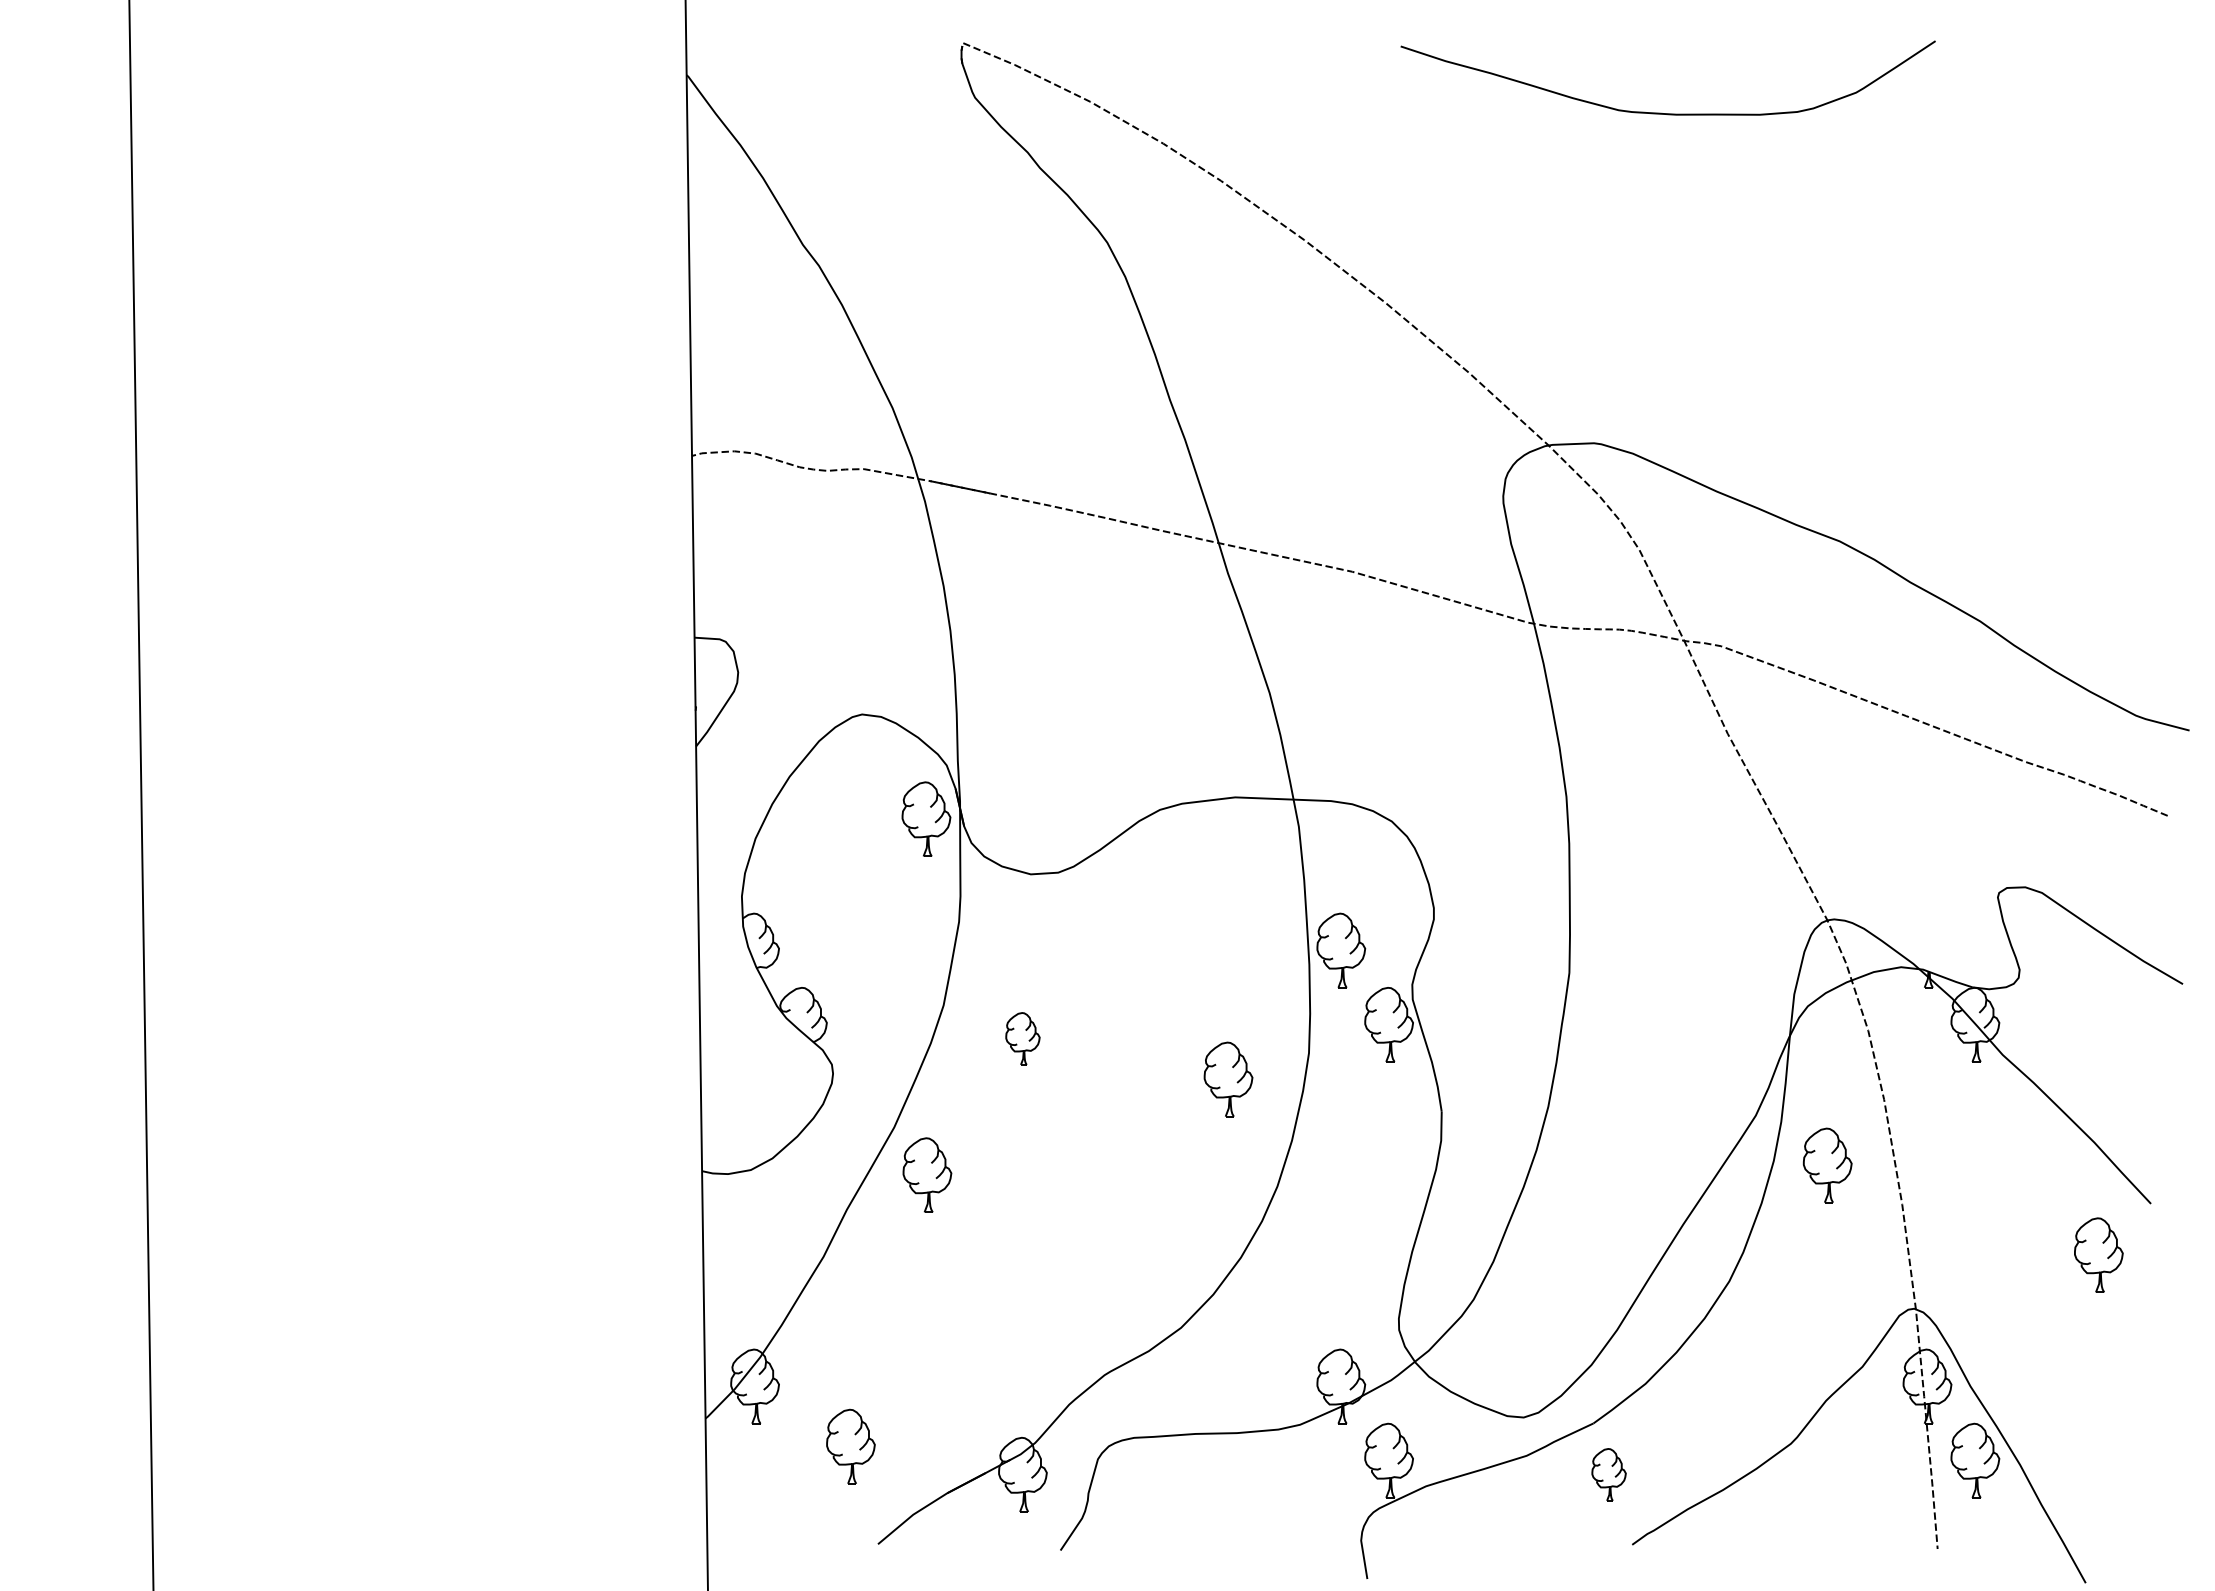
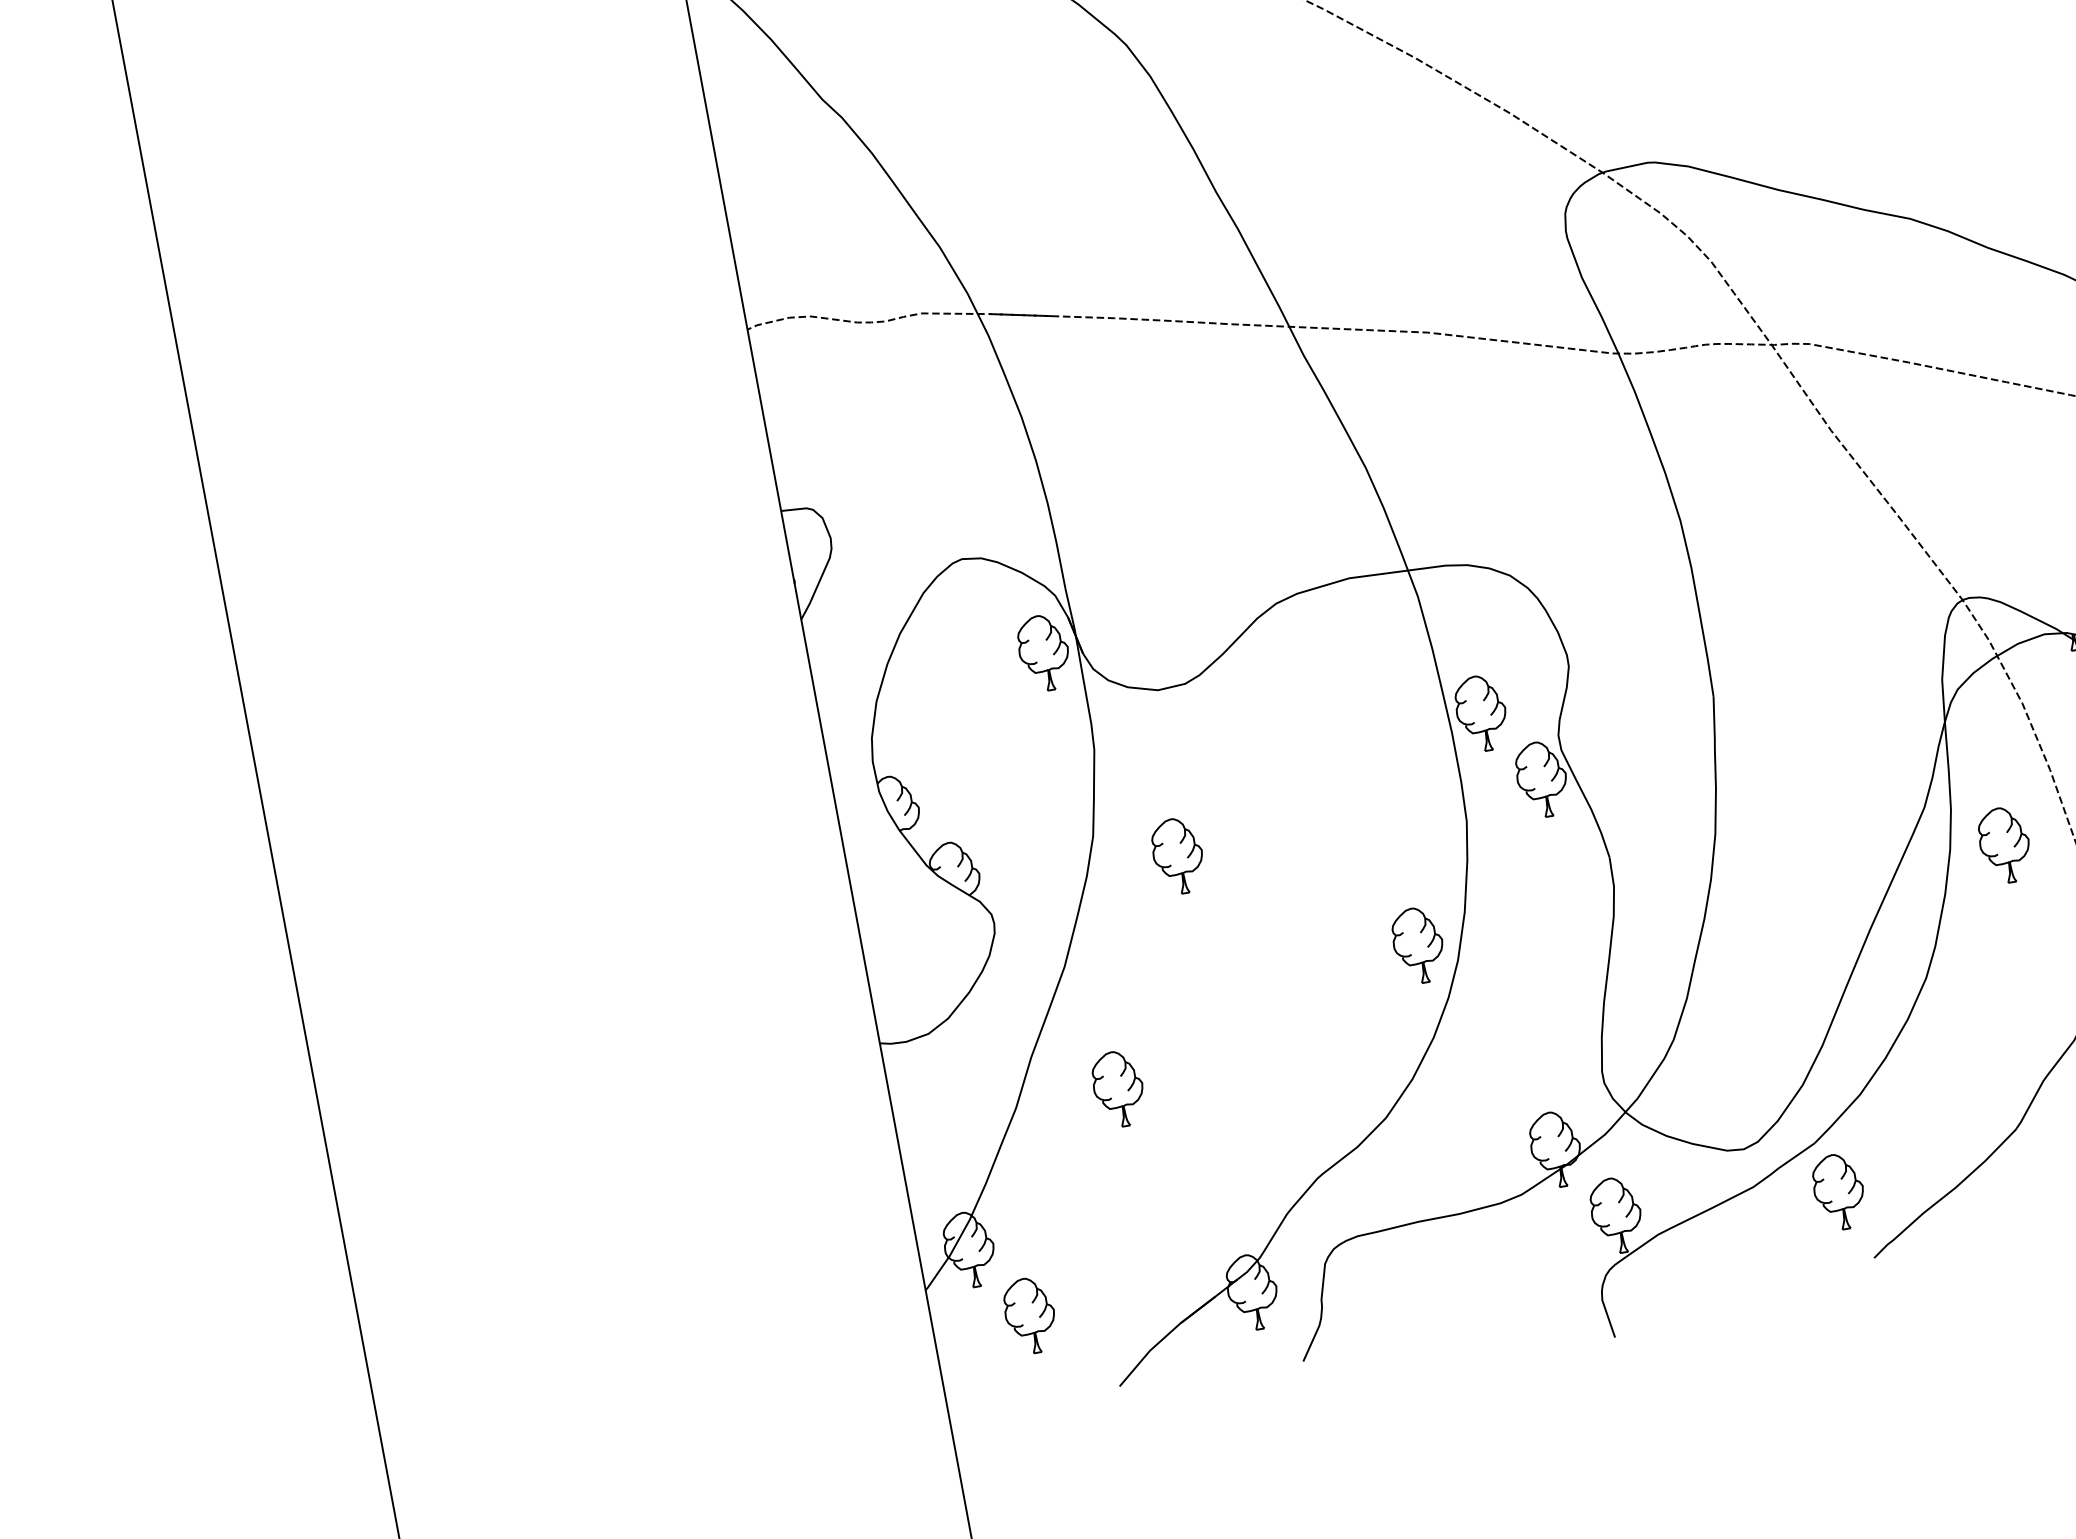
part: (1022, 1038) -> (1177, 855), size x1.43
part: (1228, 1079) -> (1418, 945), moved
part: (927, 1174) -> (1118, 1088), moved
part: (850, 1446) -> (1029, 1315), moved
part: (1608, 1474) -> (1838, 1191), size x1.43

